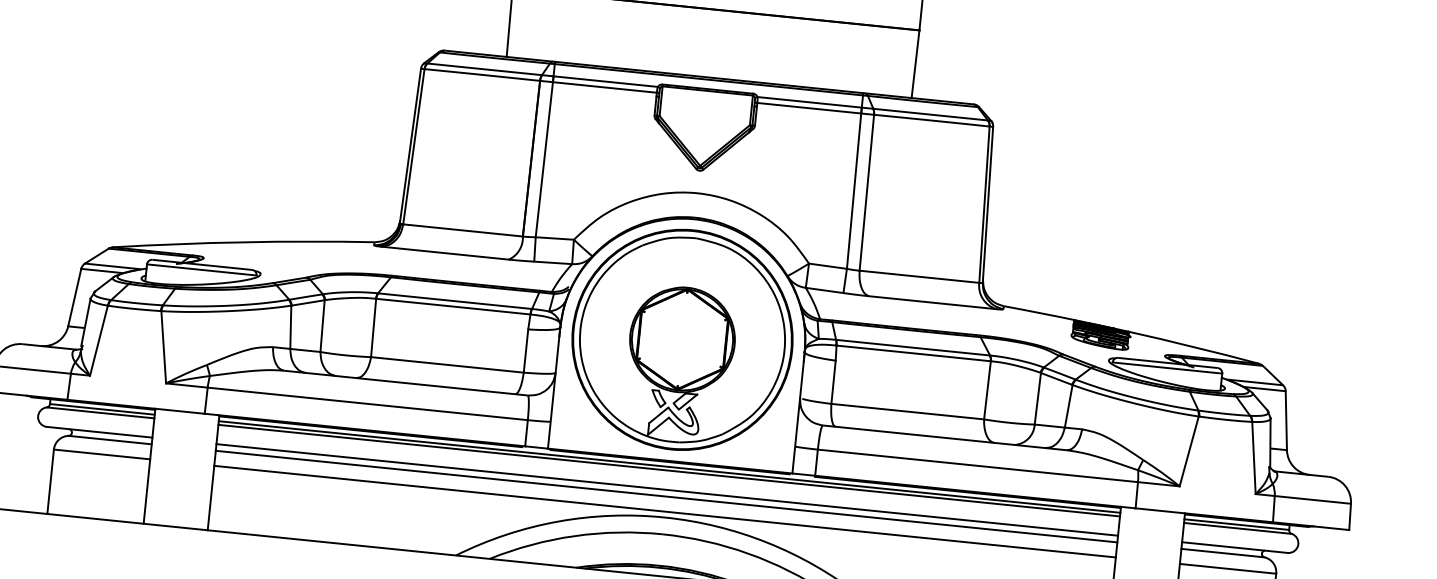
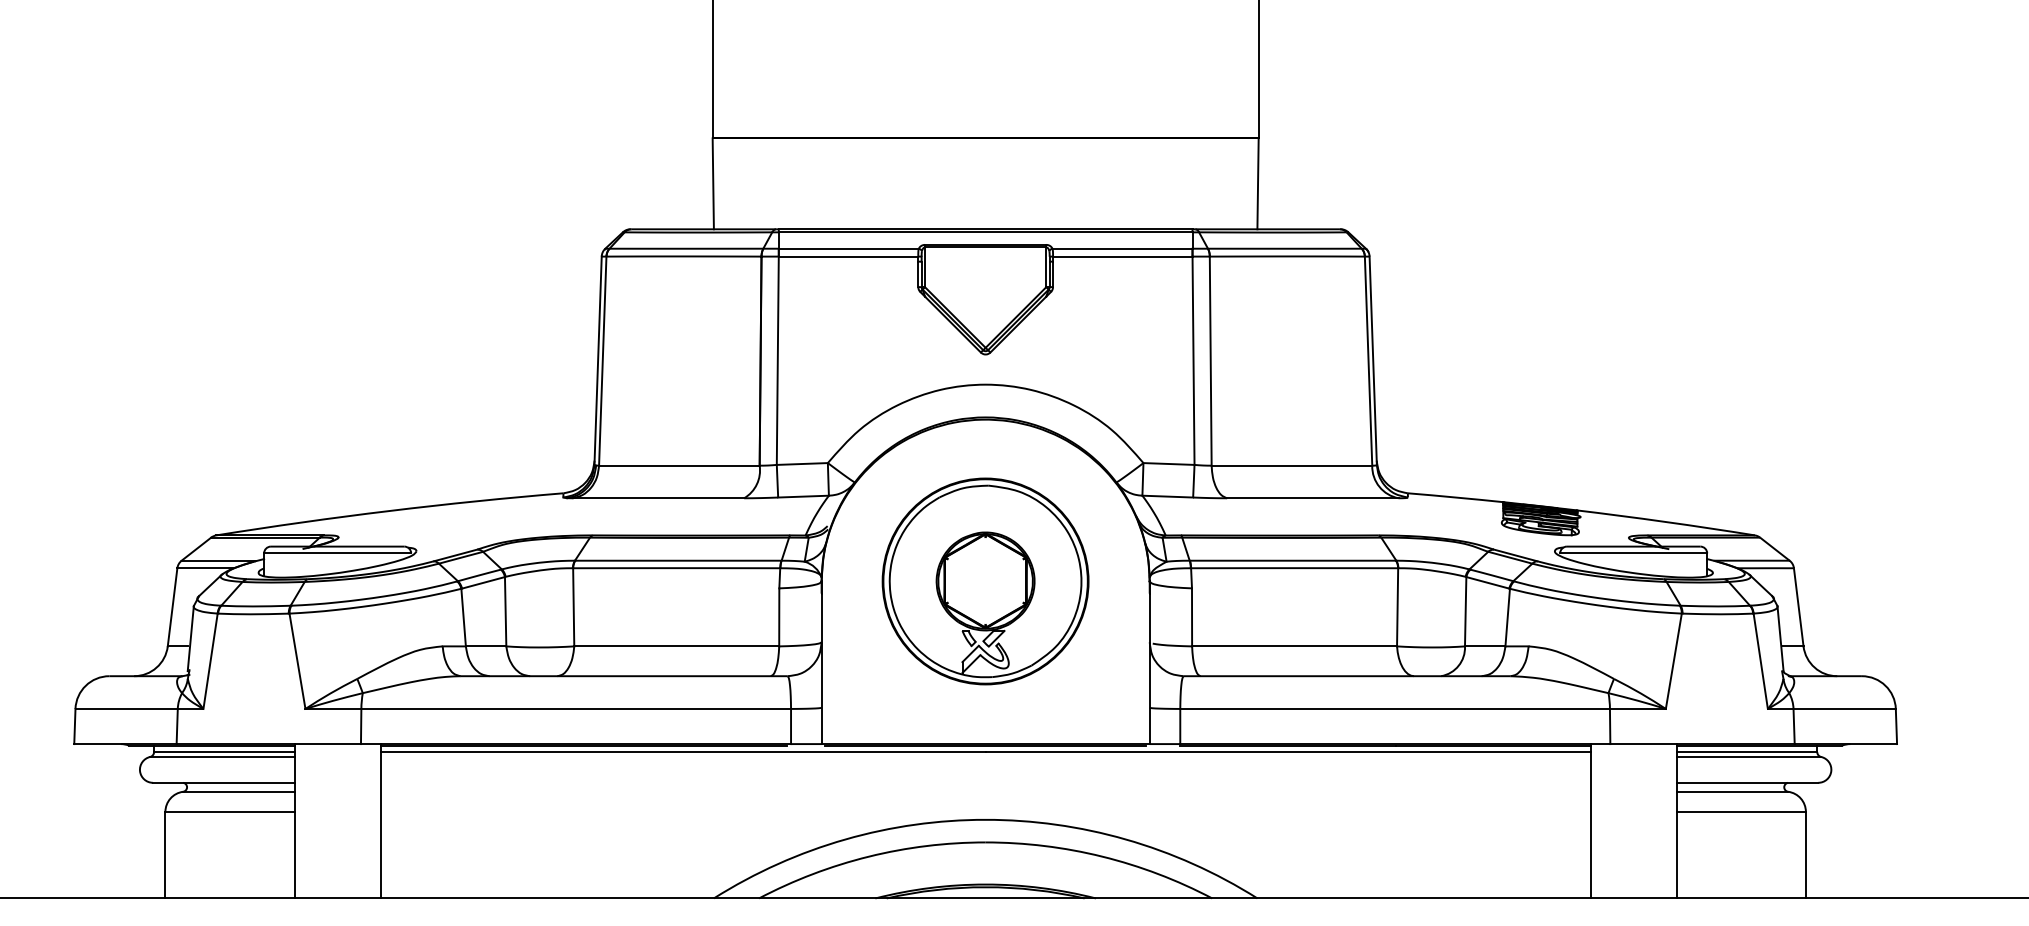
part: (682, 339) -> (985, 581), size x0.7
line: (669, 470) -> (985, 756), removed
line: (667, 489) -> (985, 782), removed
line: (666, 496) -> (985, 791), removed
line: (664, 511) -> (985, 811), removed

